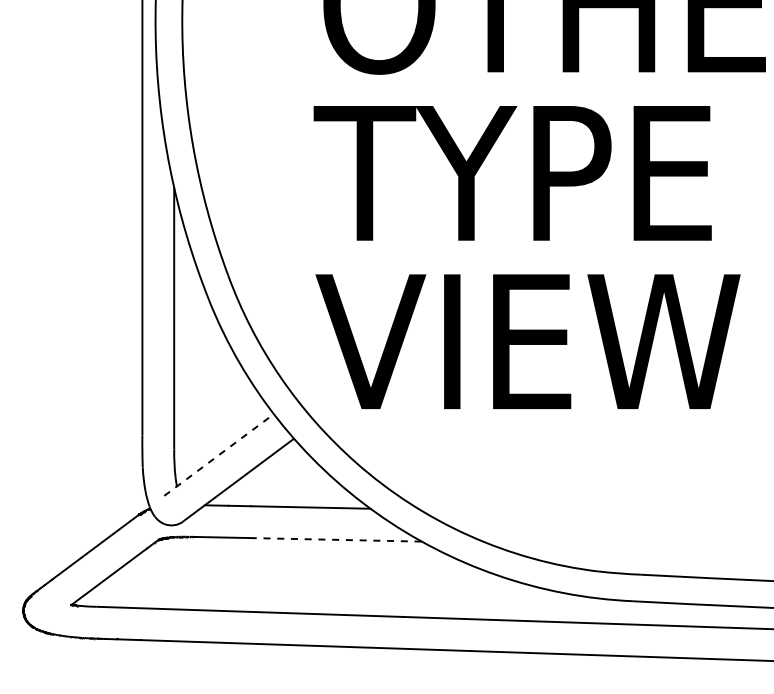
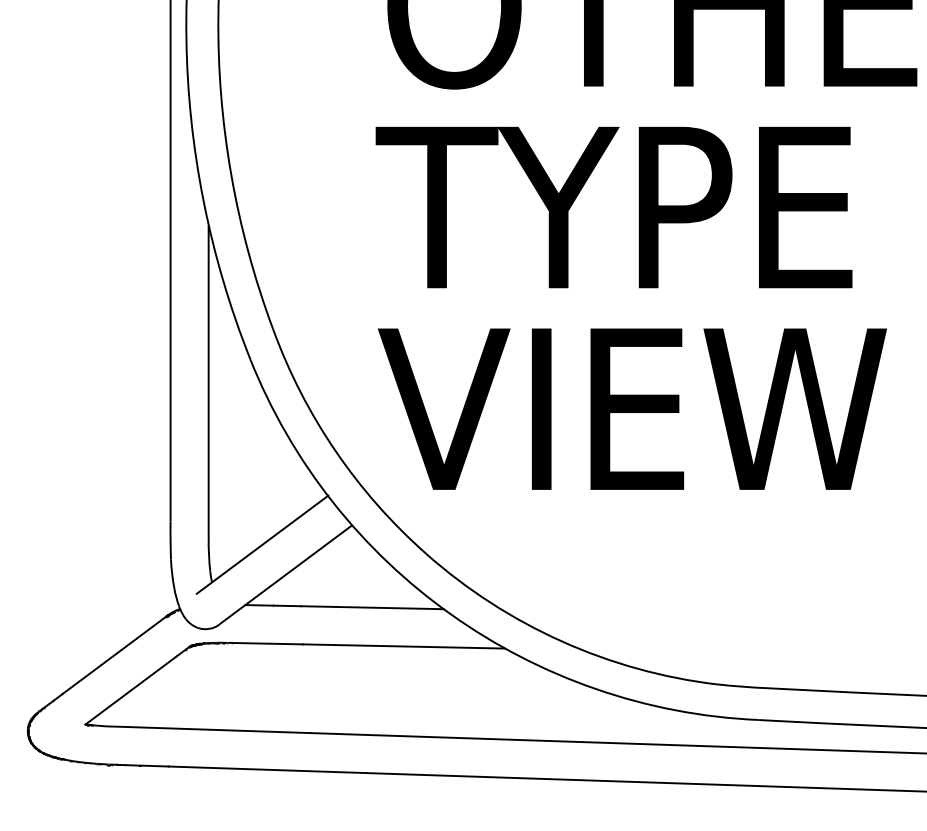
line: (219, 454) -> (262, 544), dashed -> solid
line: (336, 539) -> (403, 646), dashed -> solid

